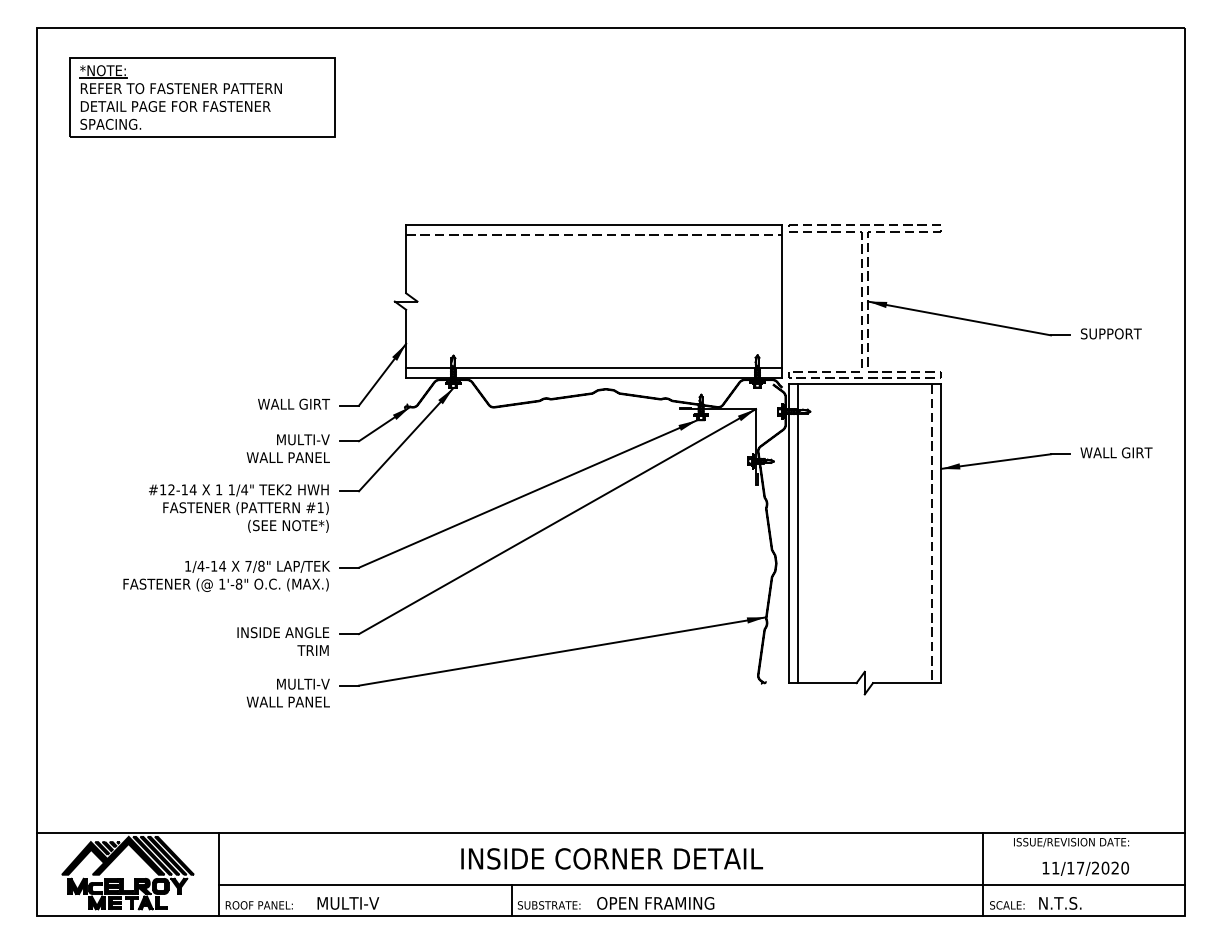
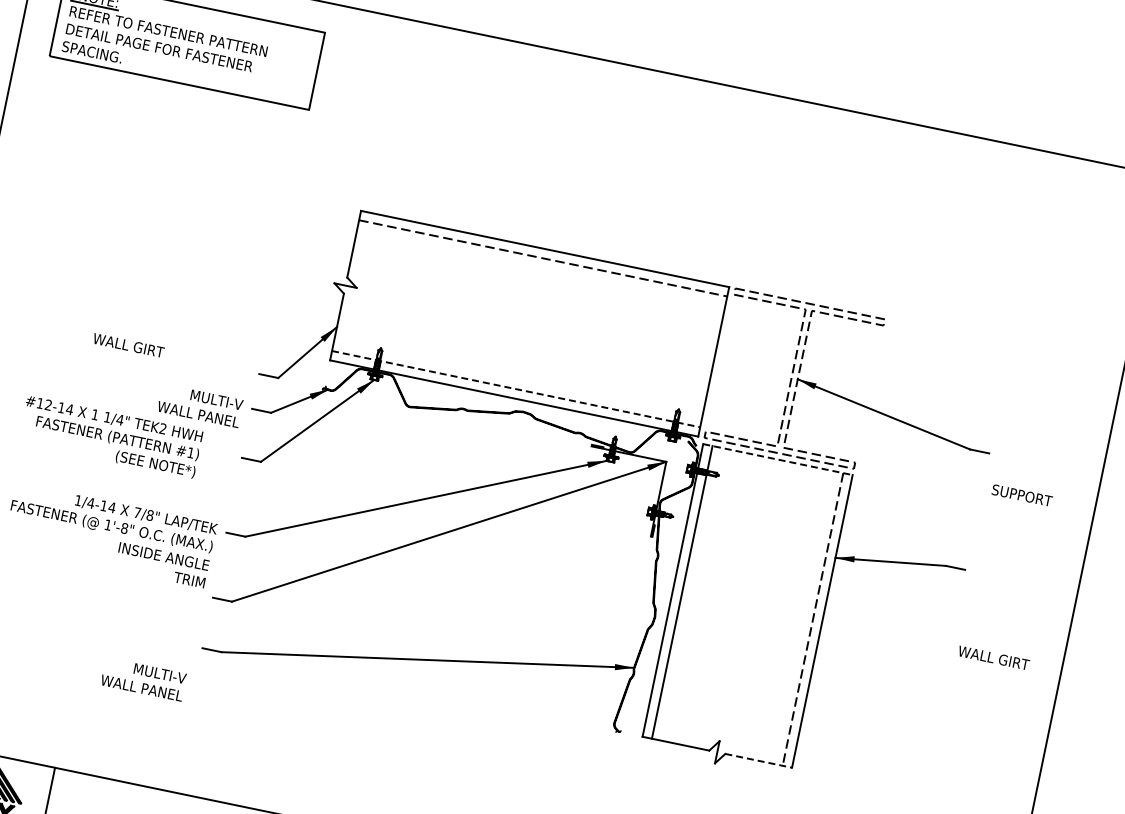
text: (1111, 333) -> (1022, 495), moved
line: (594, 368) -> (516, 389), solid -> dashed
line: (865, 384) -> (778, 459), solid -> dashed
text: (293, 403) -> (128, 344), moved
text: (1116, 452) -> (993, 657), moved
text: (238, 508) -> (110, 437), moved
text: (283, 641) -> (162, 565), moved
line: (907, 683) -> (759, 761), solid -> dashed
text: (287, 692) -> (143, 678), moved

